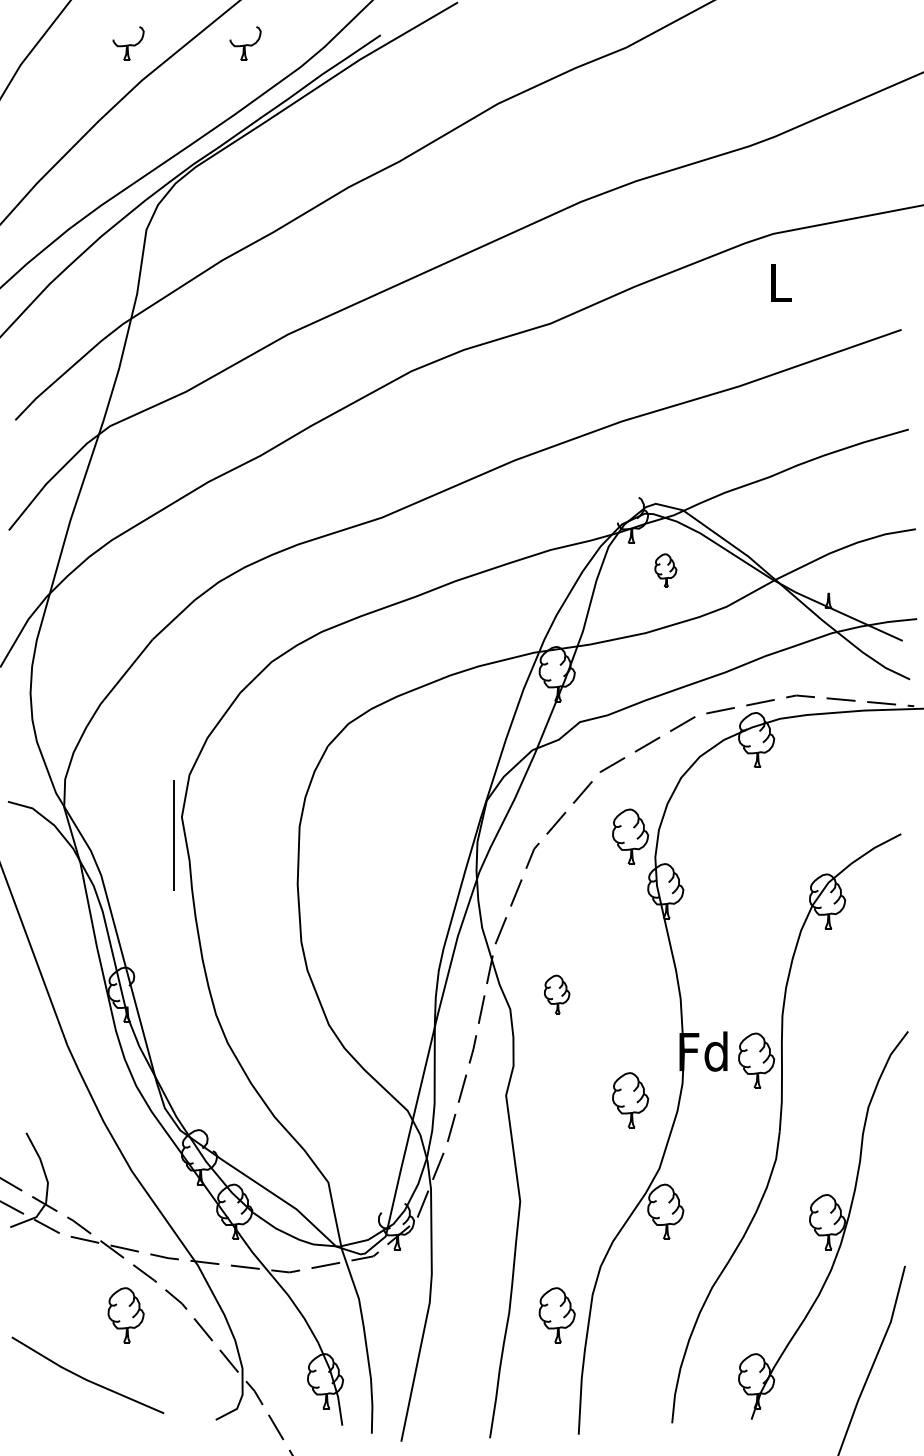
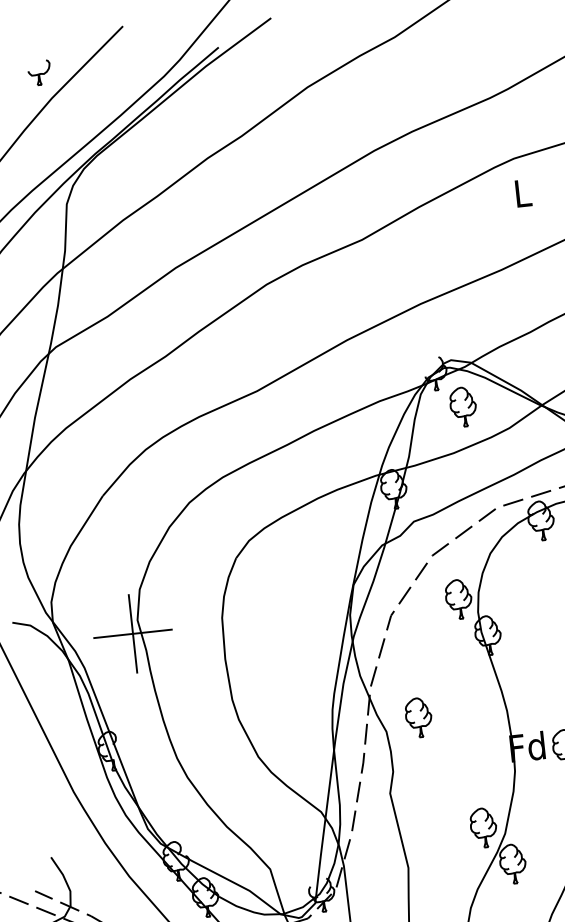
part: (245, 43) -> (122, 63), removed
part: (665, 570) -> (463, 406), size x1.67
line: (173, 835) -> (132, 633), added
part: (556, 994) -> (418, 717), size x1.43
part: (630, 1100) -> (483, 828), moved

